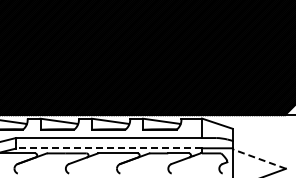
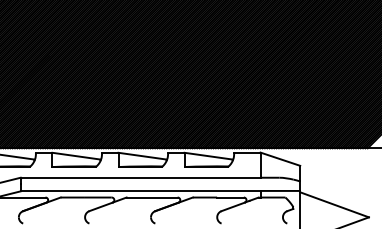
line: (108, 148) -> (140, 191), dashed -> solid
line: (258, 158) -> (333, 204), dashed -> solid

